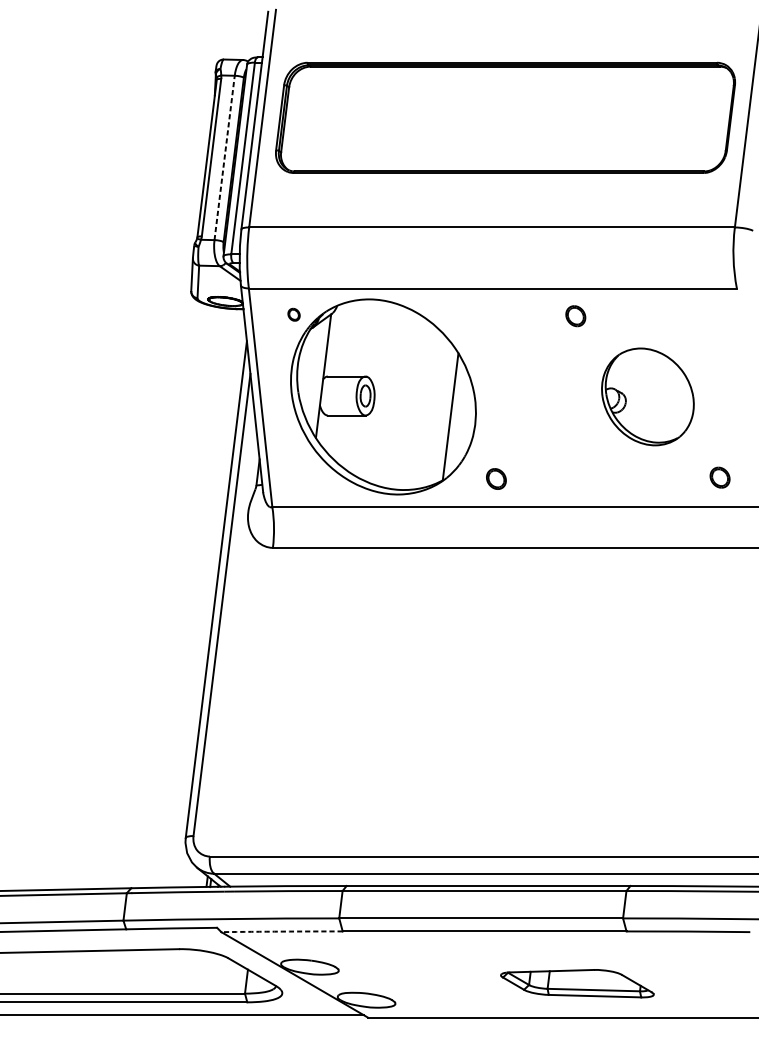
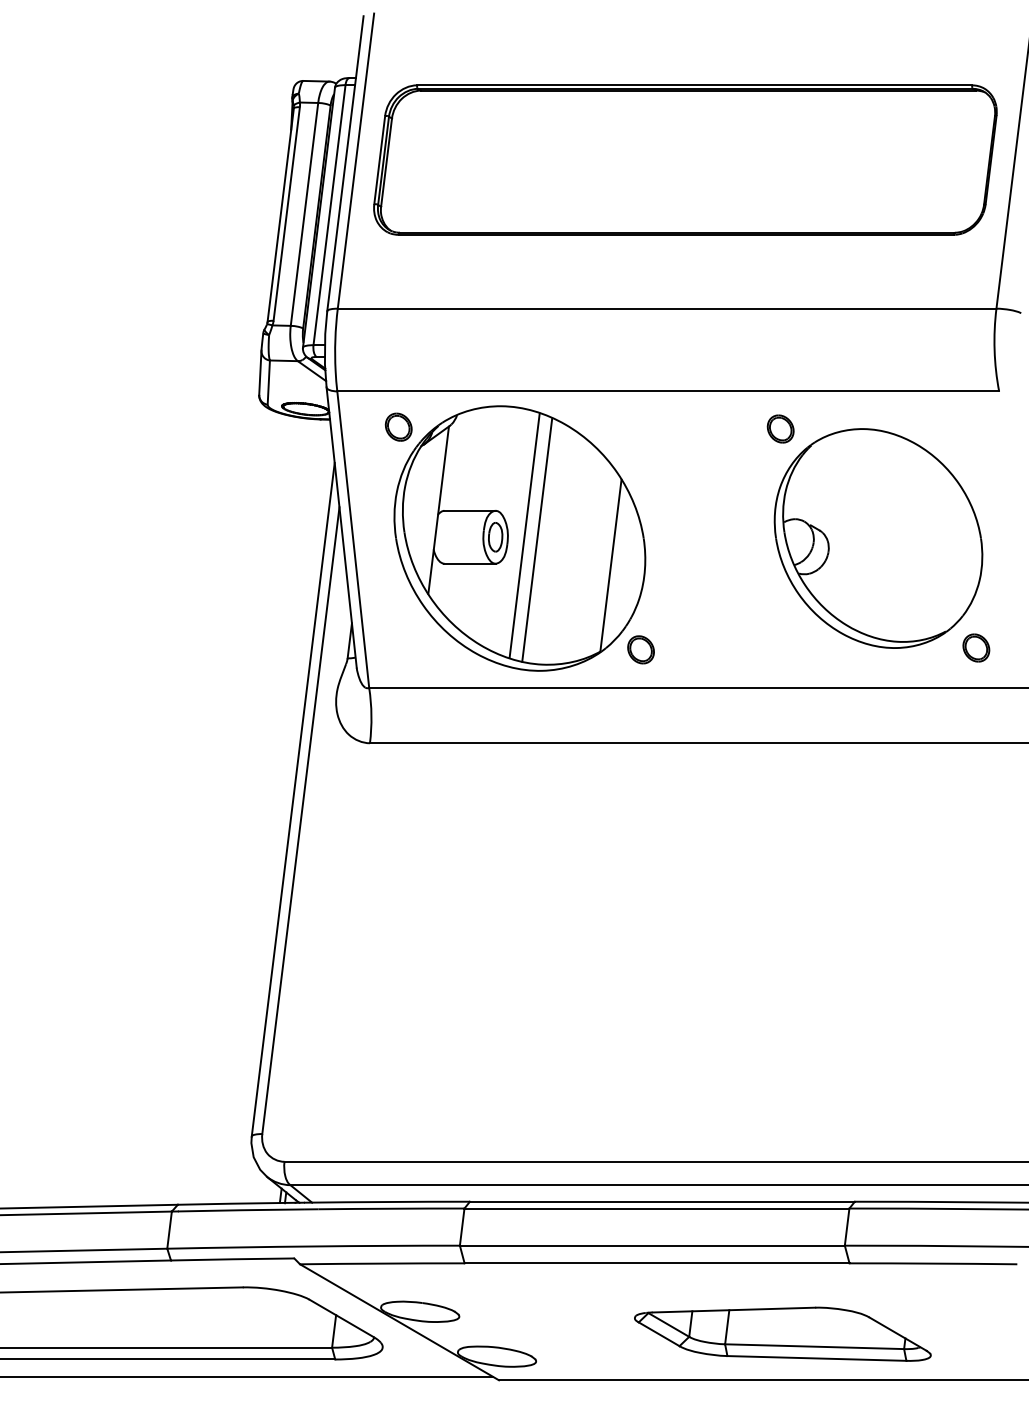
line: (224, 157) -> (304, 213), dashed -> solid
part: (293, 314) -> (398, 426), size x1.67
line: (386, 394) -> (524, 535), added
part: (647, 396) -> (878, 538), size x1.67
line: (396, 397) -> (537, 539), added
part: (496, 478) -> (640, 649), moved
arc: (282, 931) -> (382, 1263), dashed -> solid
part: (577, 983) -> (782, 1333), size x1.43

